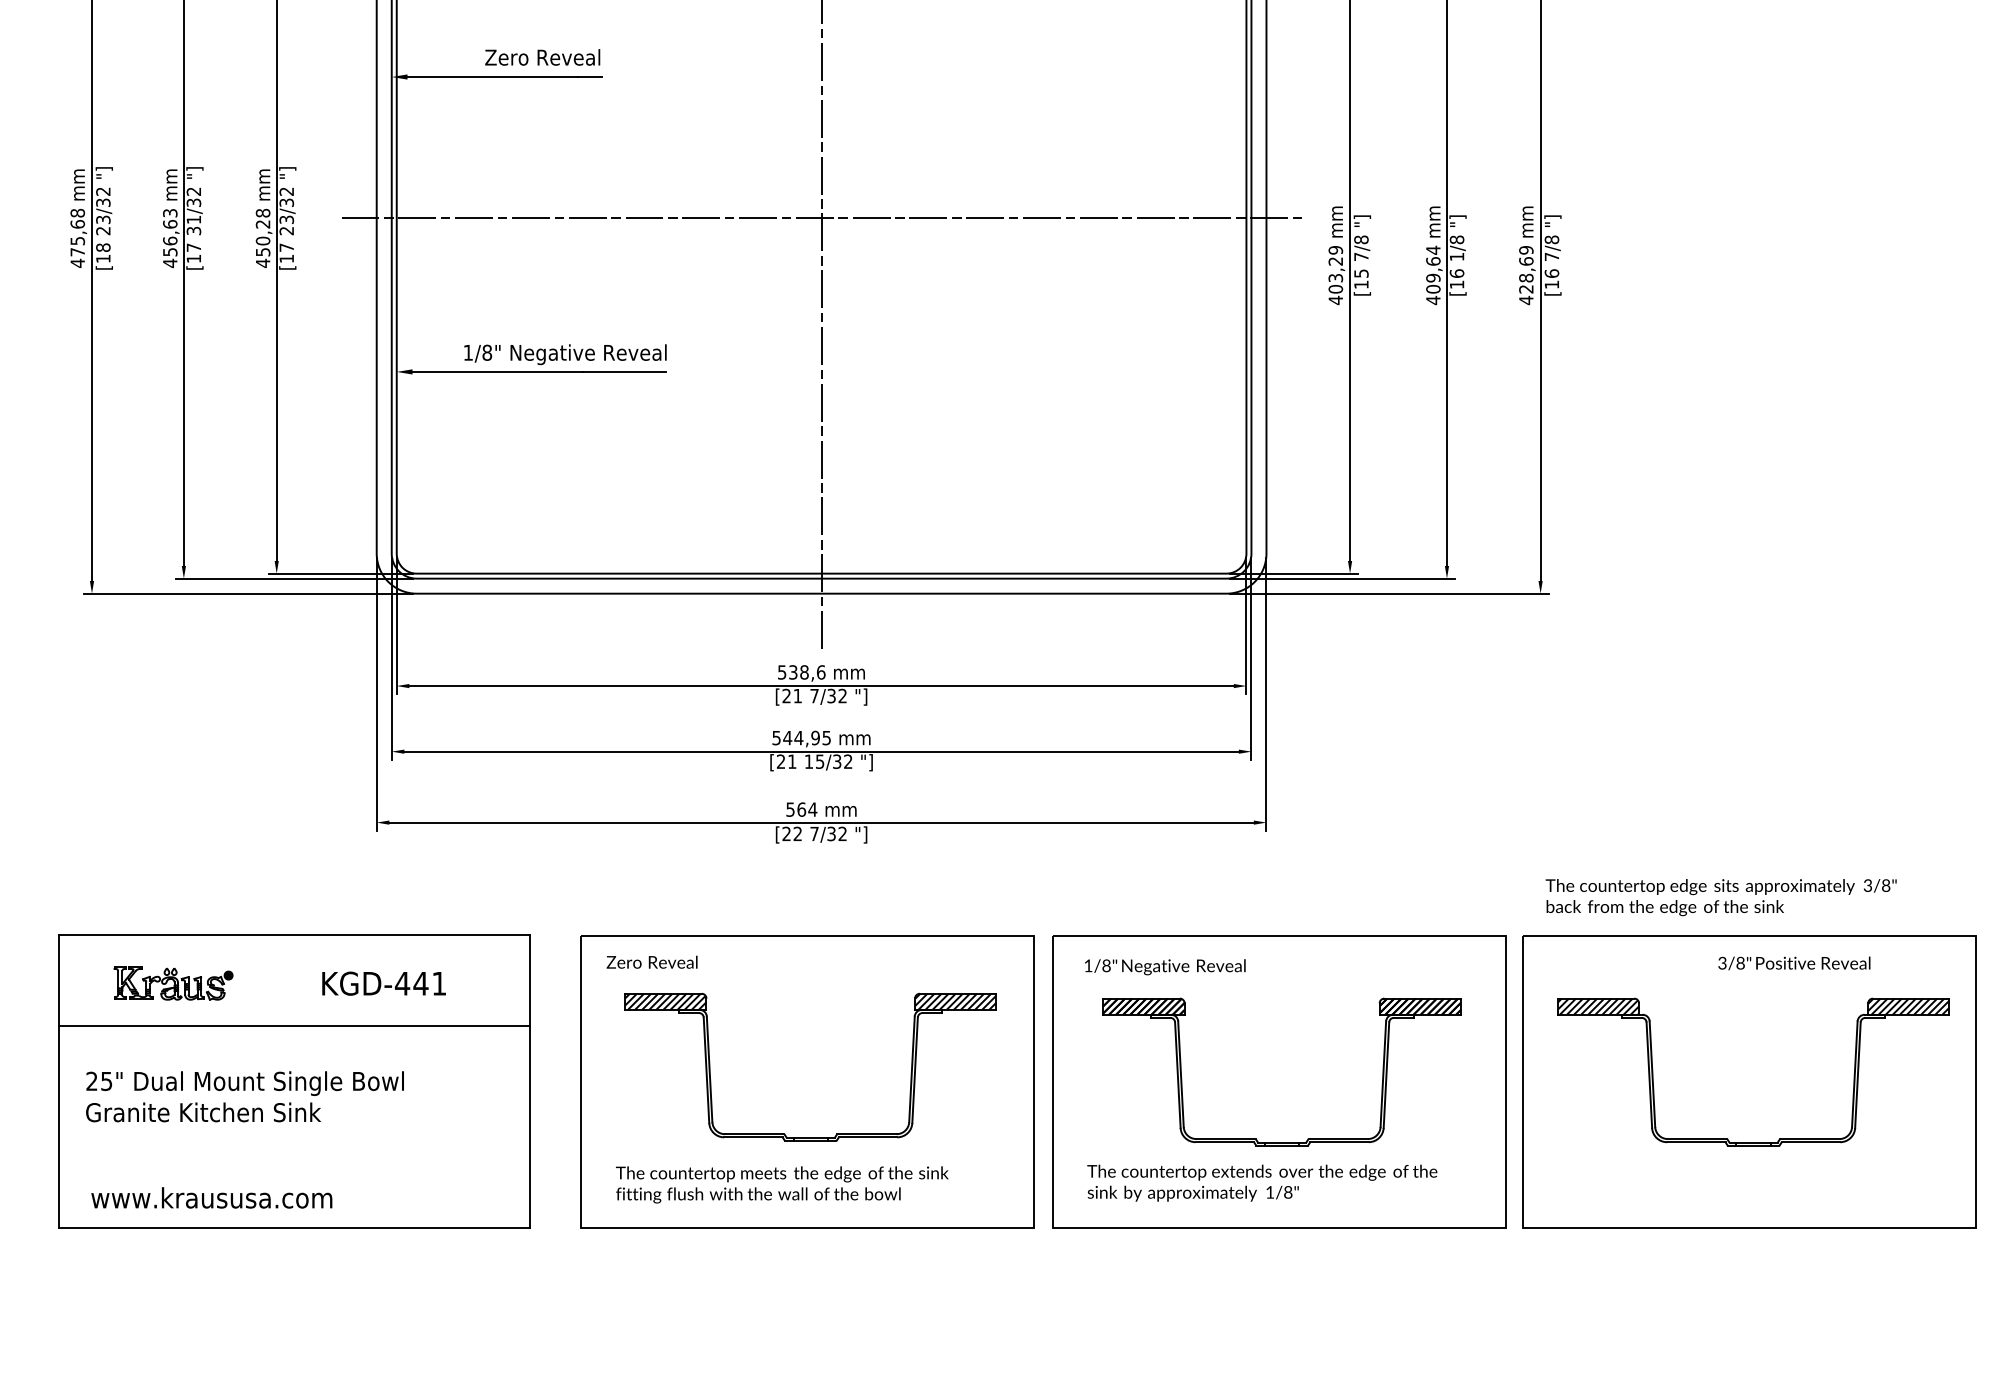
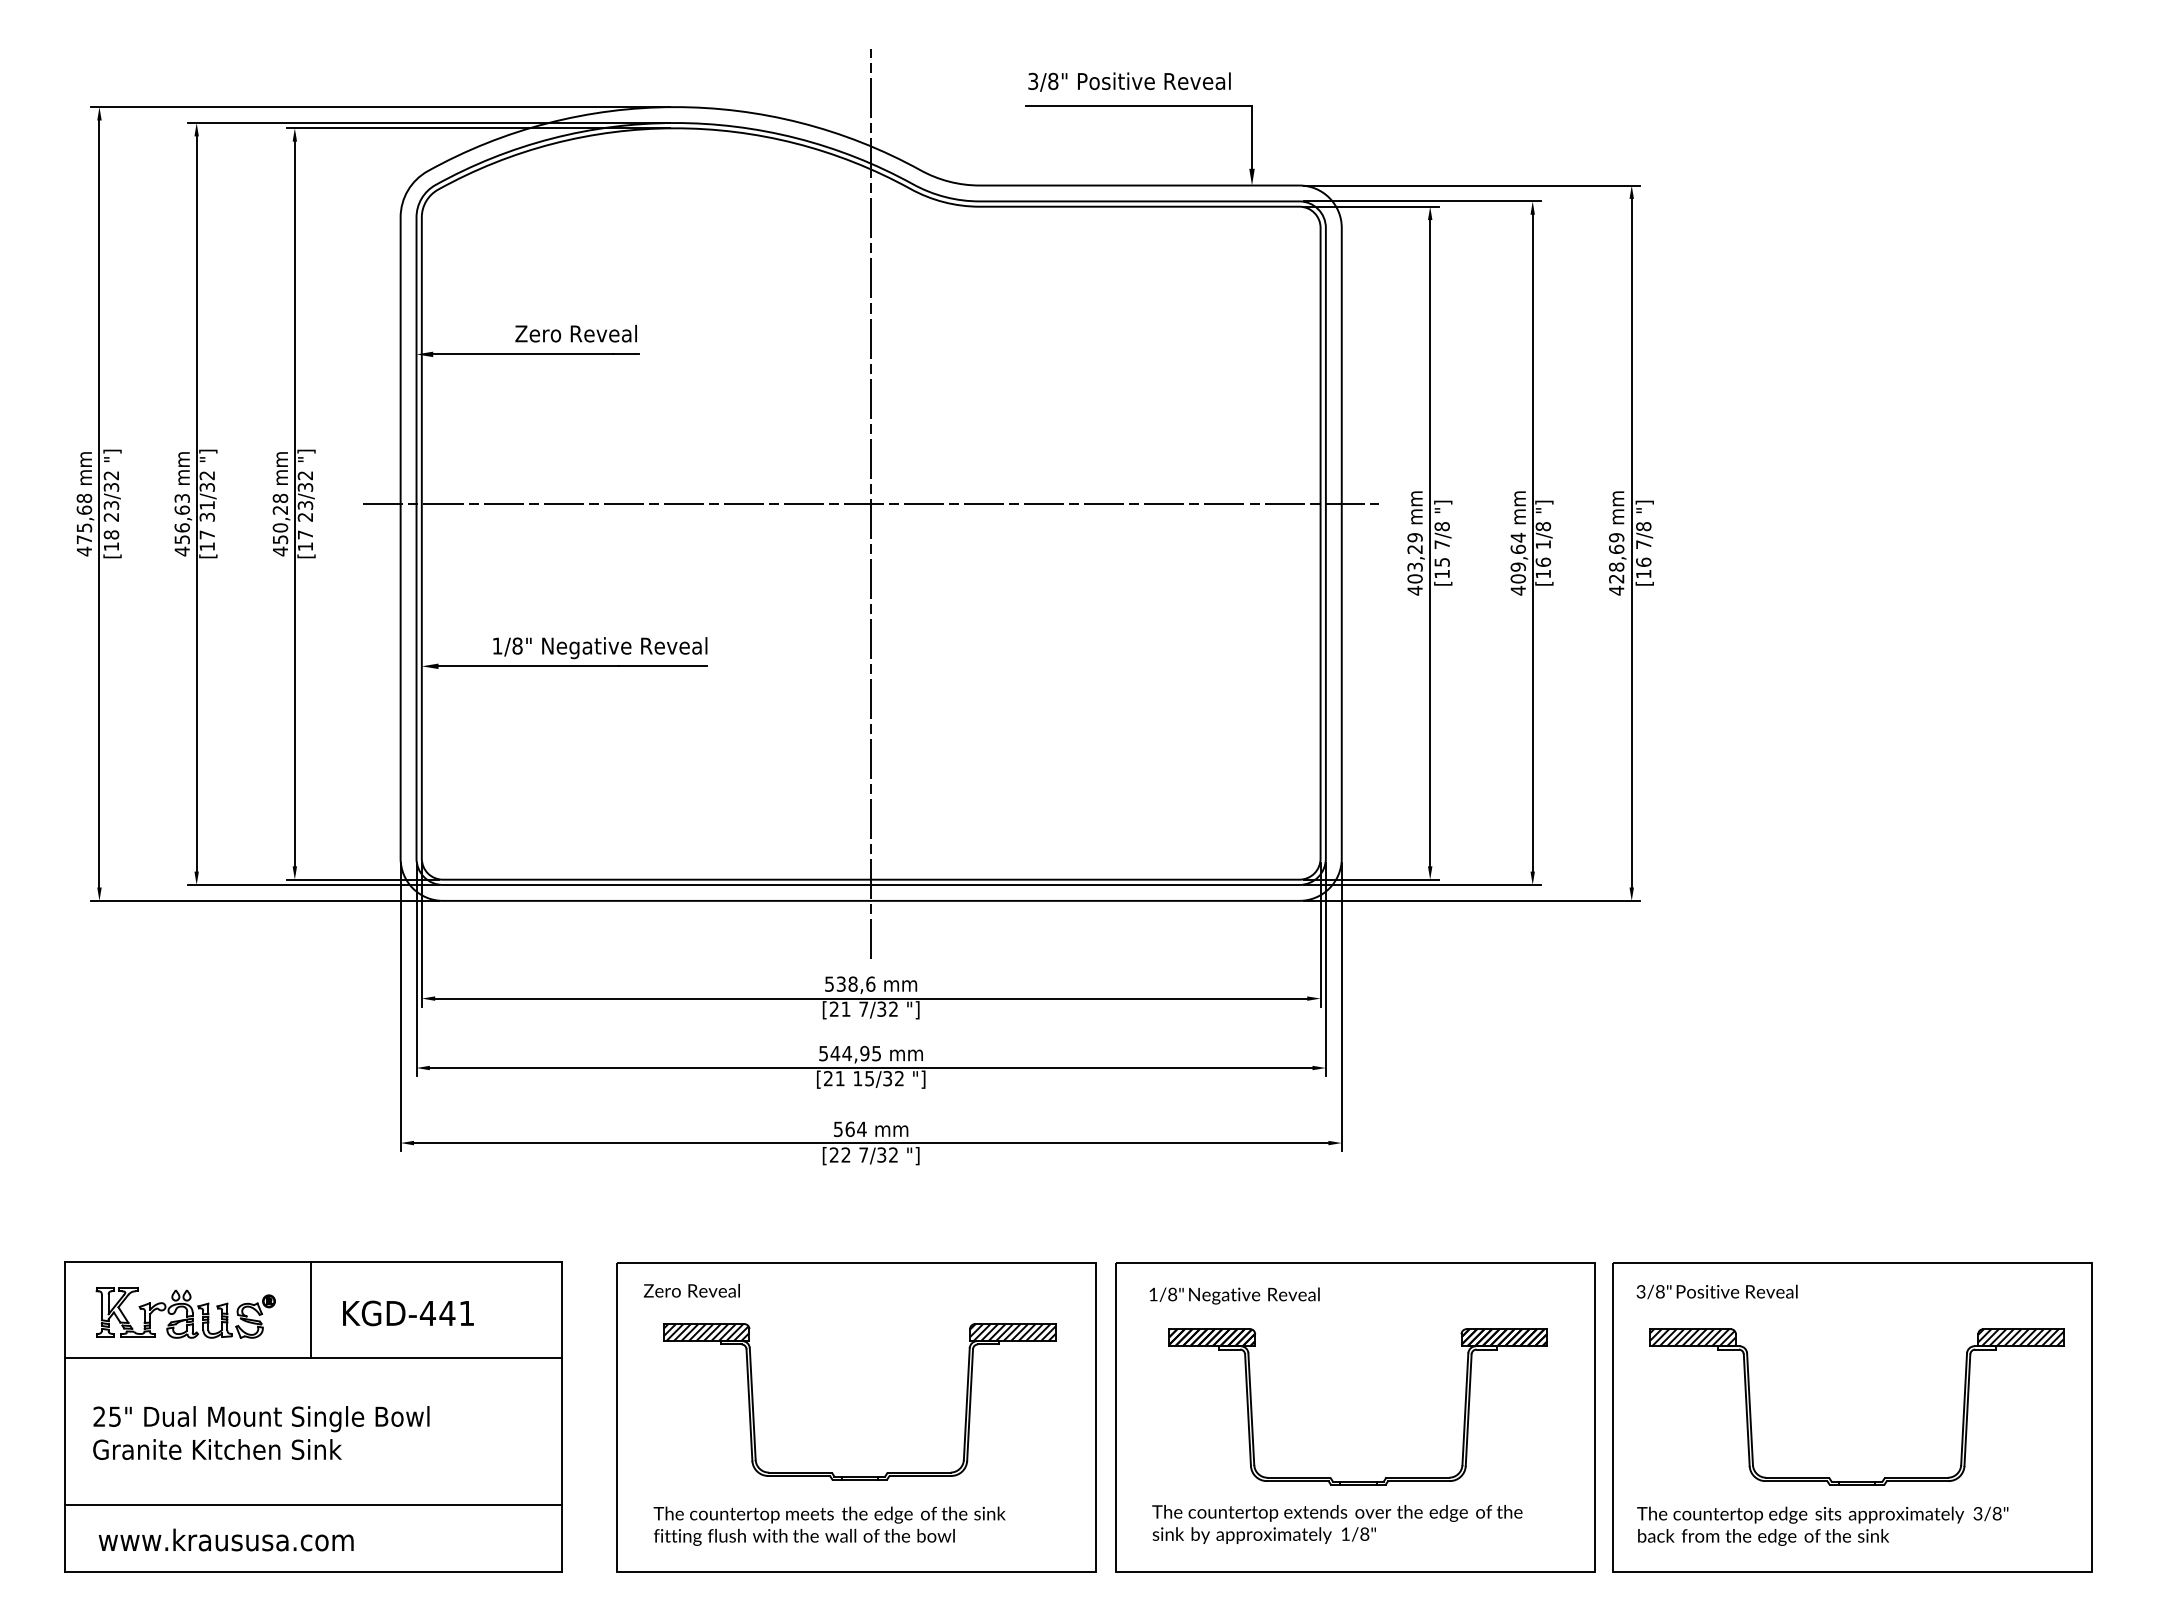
text: (1720, 896) -> (1822, 1525), moved
text: (1793, 962) -> (1716, 1291), moved
line: (291, 980) -> (310, 1310), added
part: (173, 982) -> (185, 1312), size x1.43
line: (294, 1164) -> (313, 1504), added

